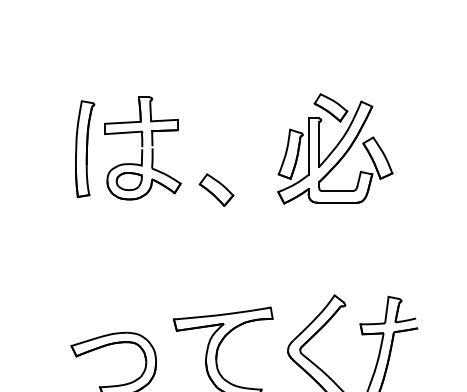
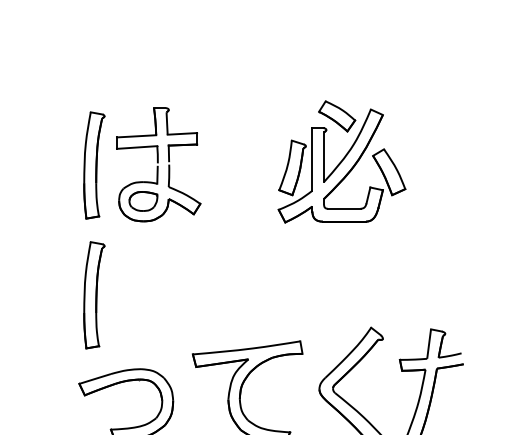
part: (335, 148) -> (342, 161), moved
part: (216, 189) -> (240, 210), removed
part: (85, 266) -> (94, 295), added

